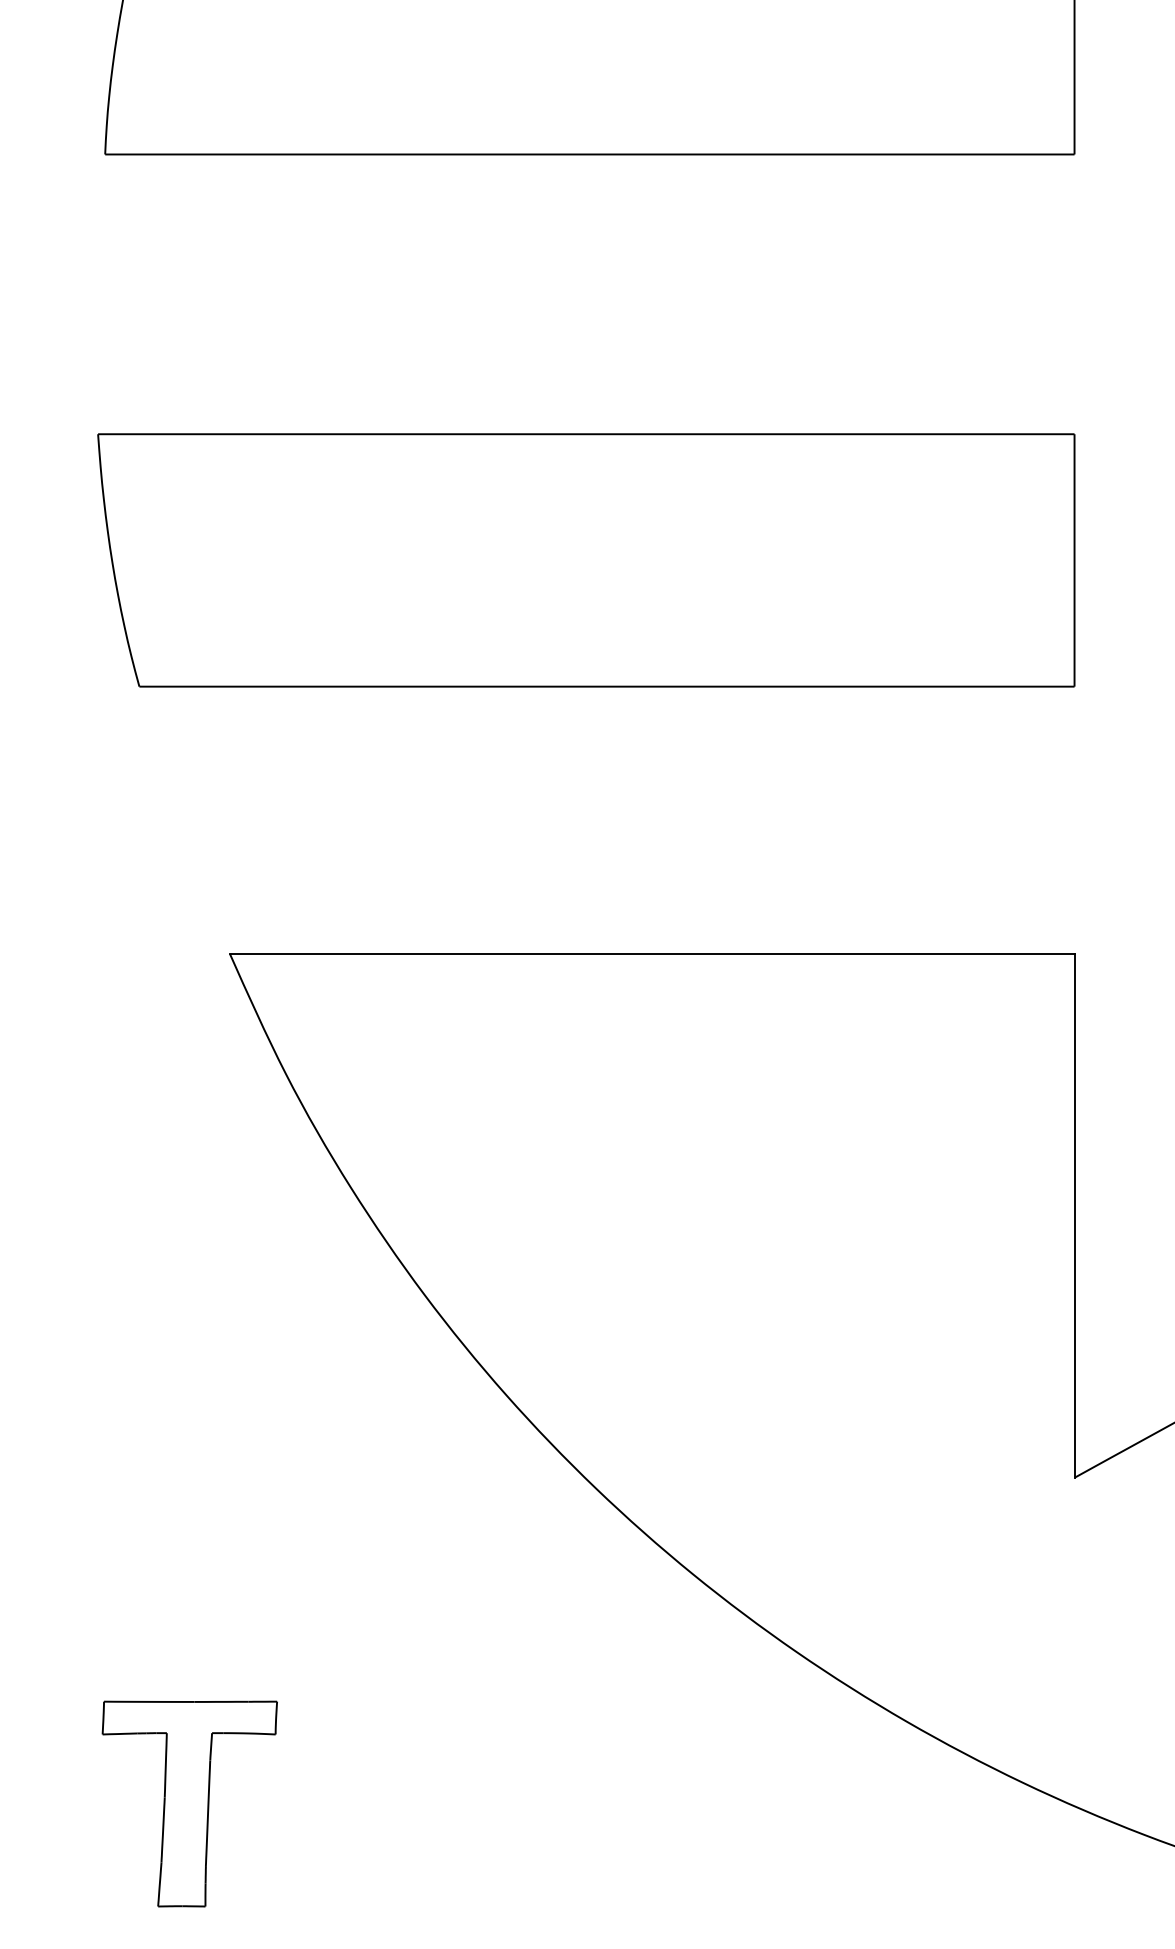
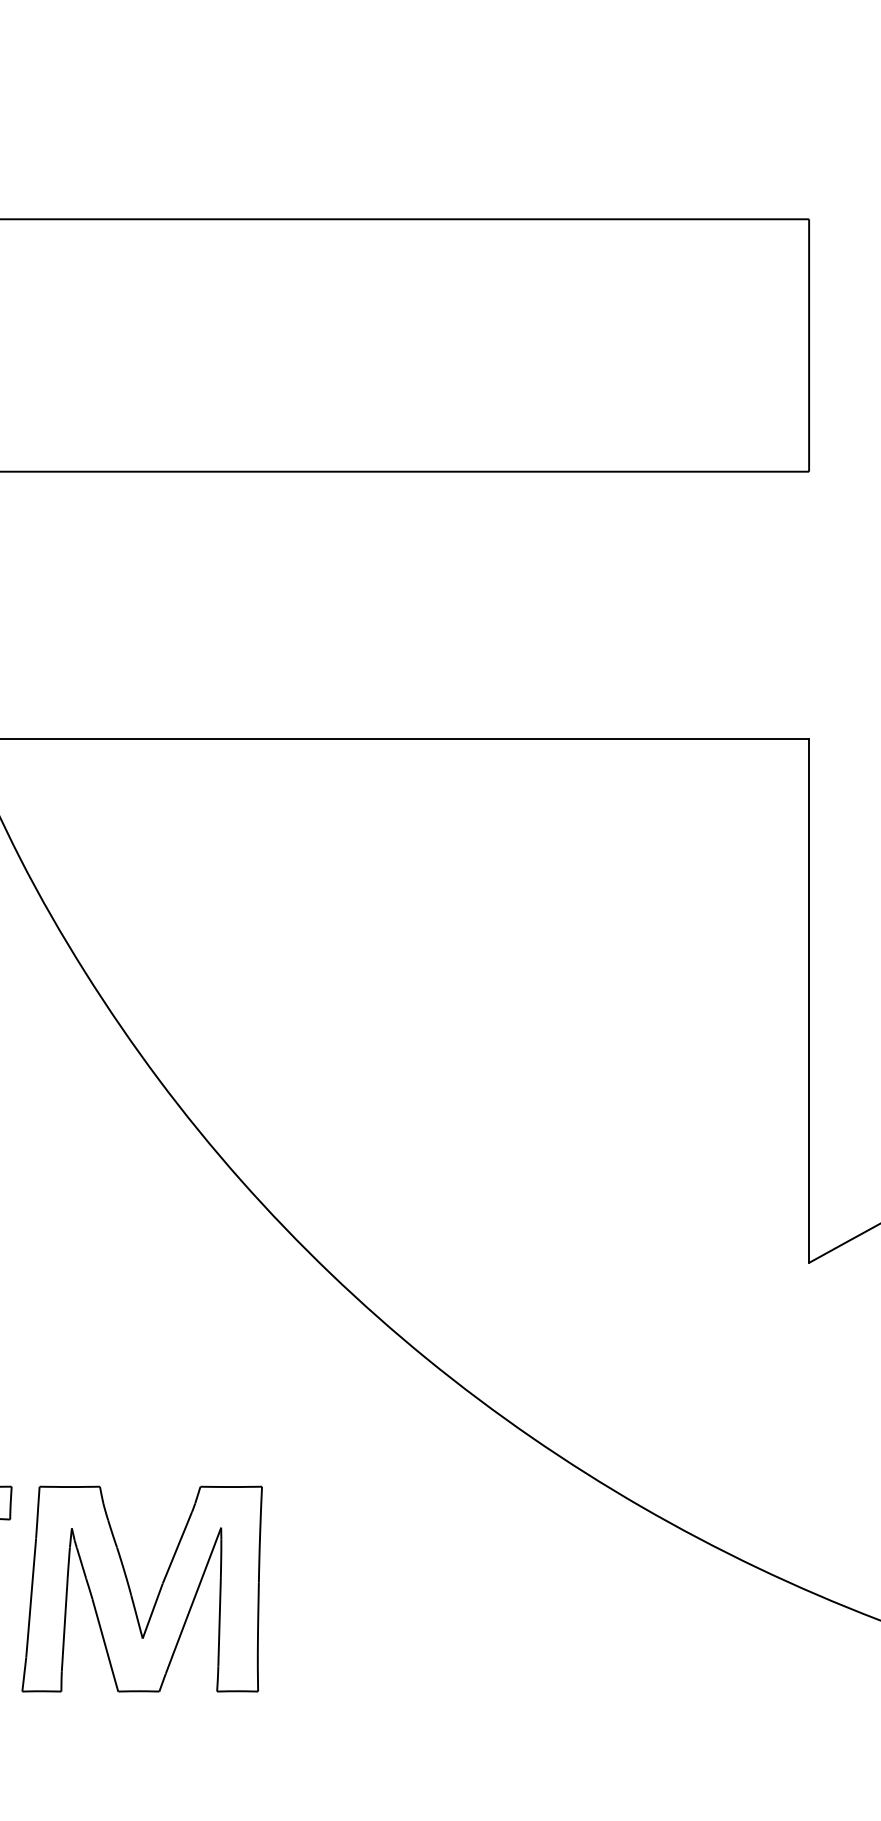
part: (396, 1804) -> (131, 1589), added

